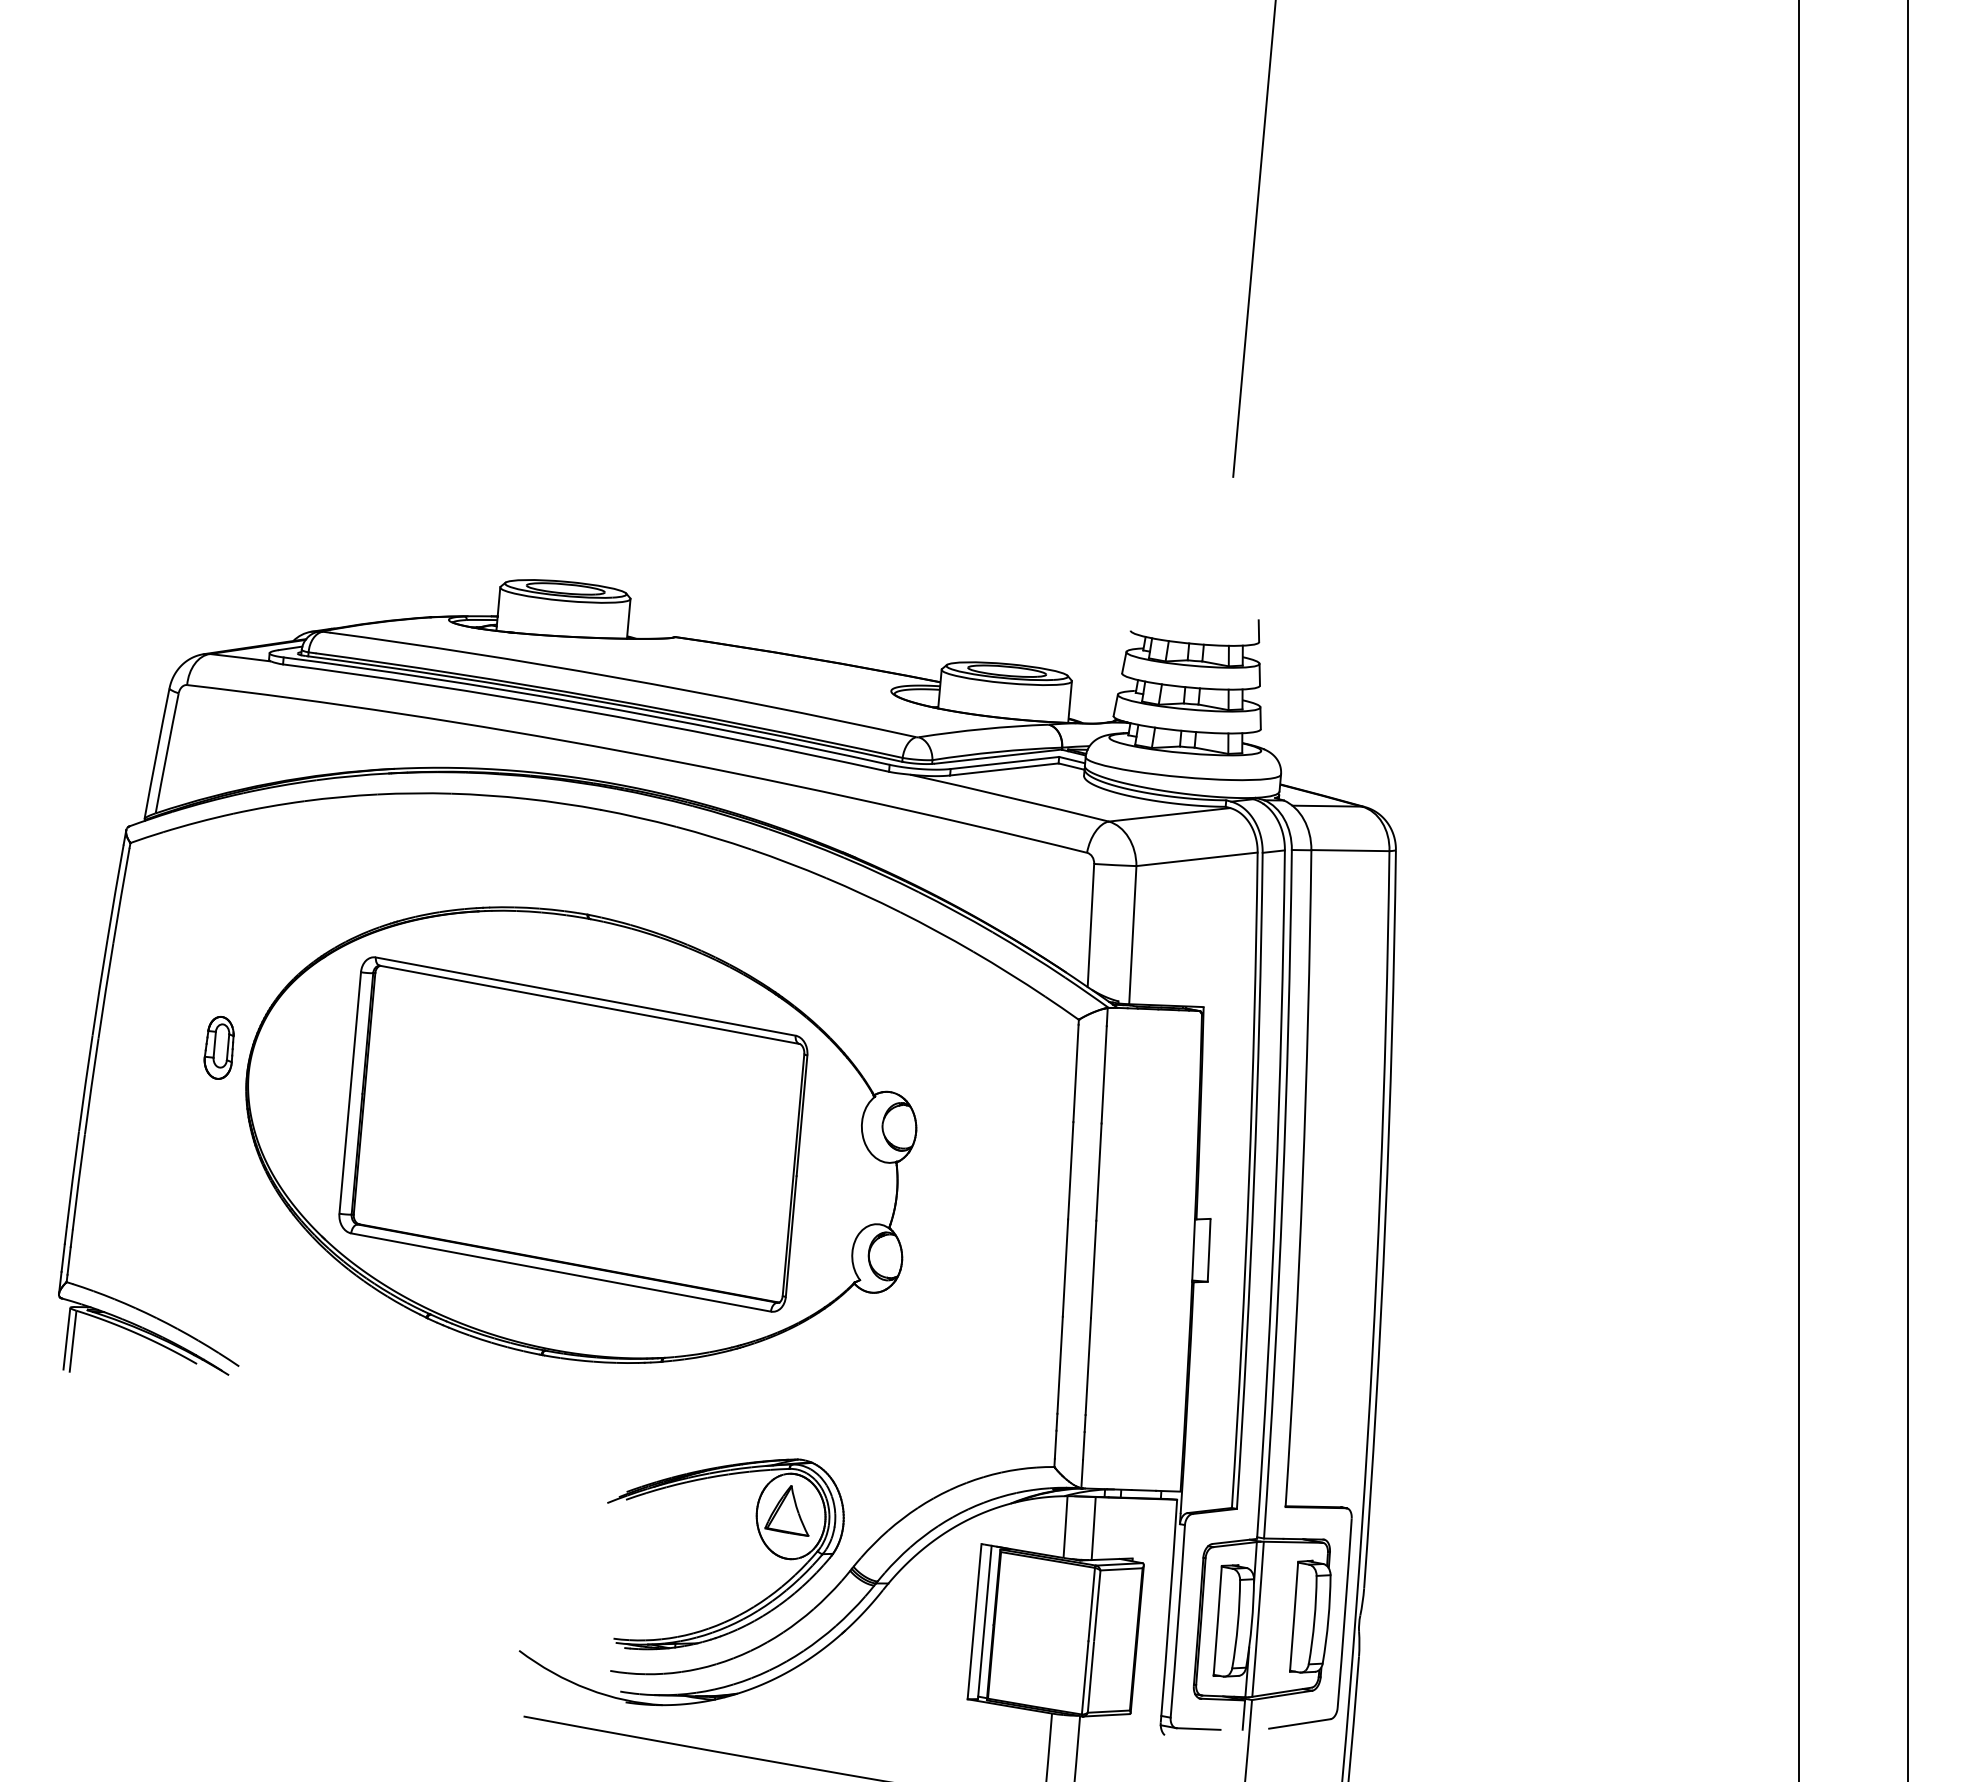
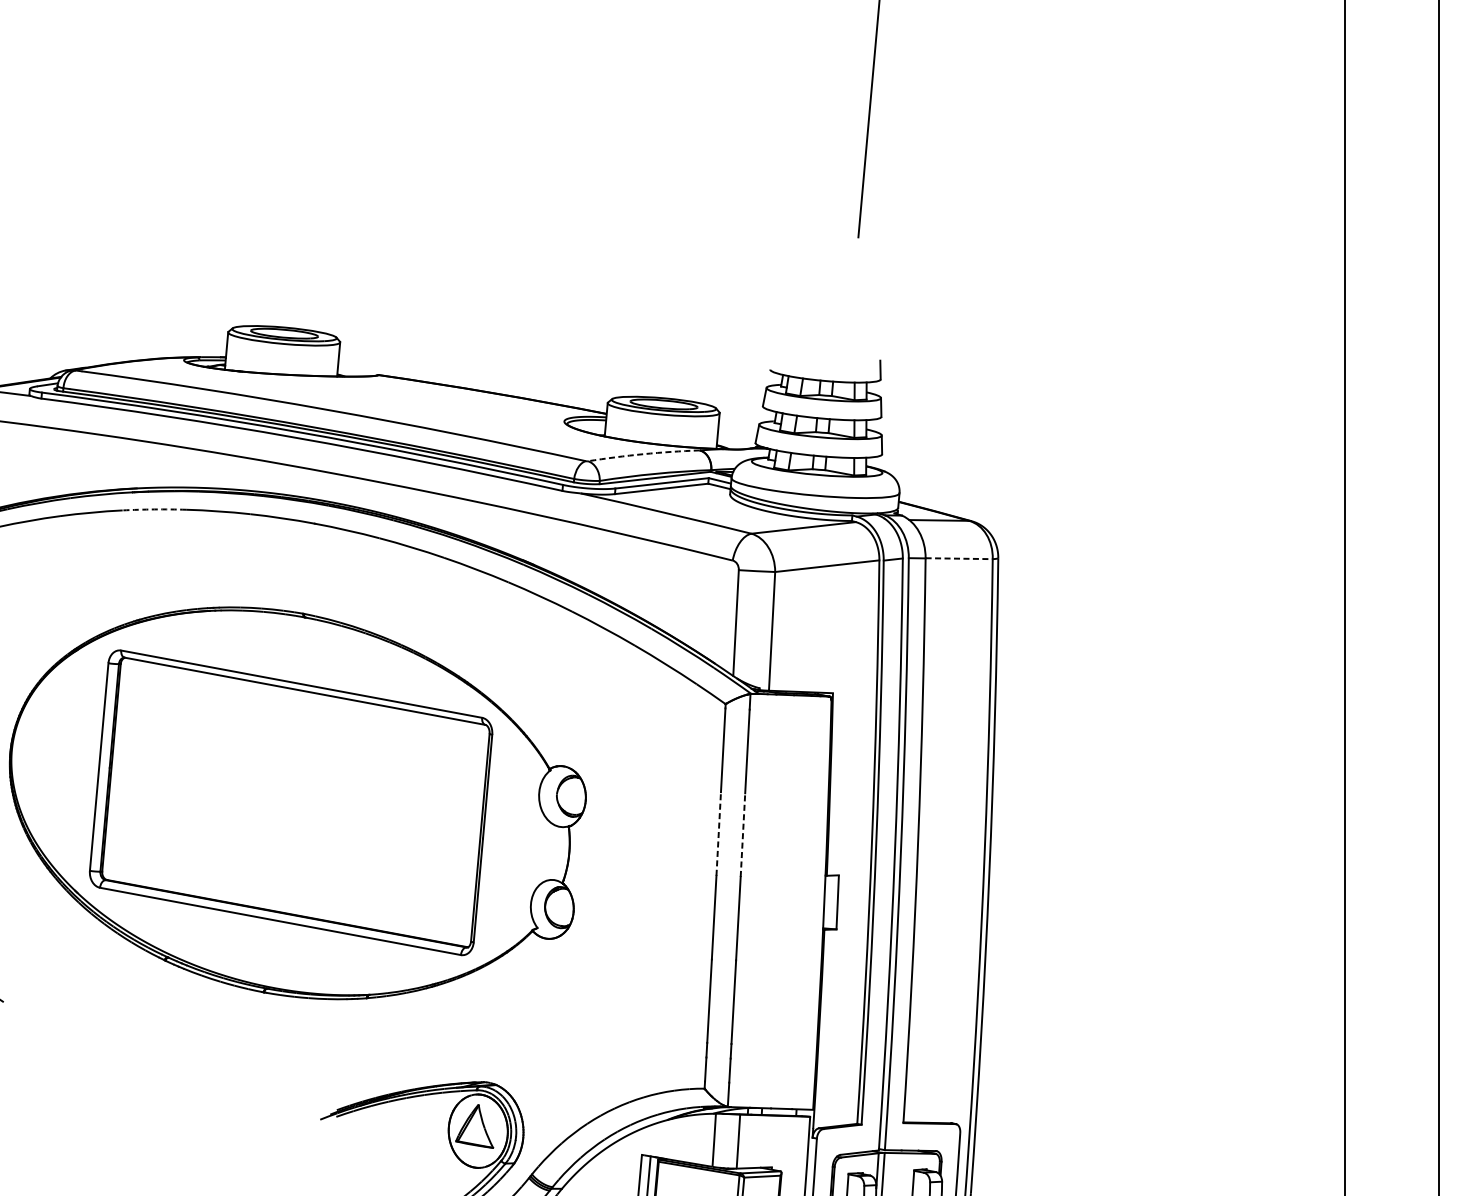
arc: (983, 729) -> (643, 454), solid -> dashed
arc: (414, 793) -> (154, 509), solid -> dashed
line: (1350, 850) -> (959, 558), solid -> dashed
line: (1070, 1170) -> (718, 833), solid -> dashed
line: (1098, 1172) -> (742, 835), solid -> dashed

